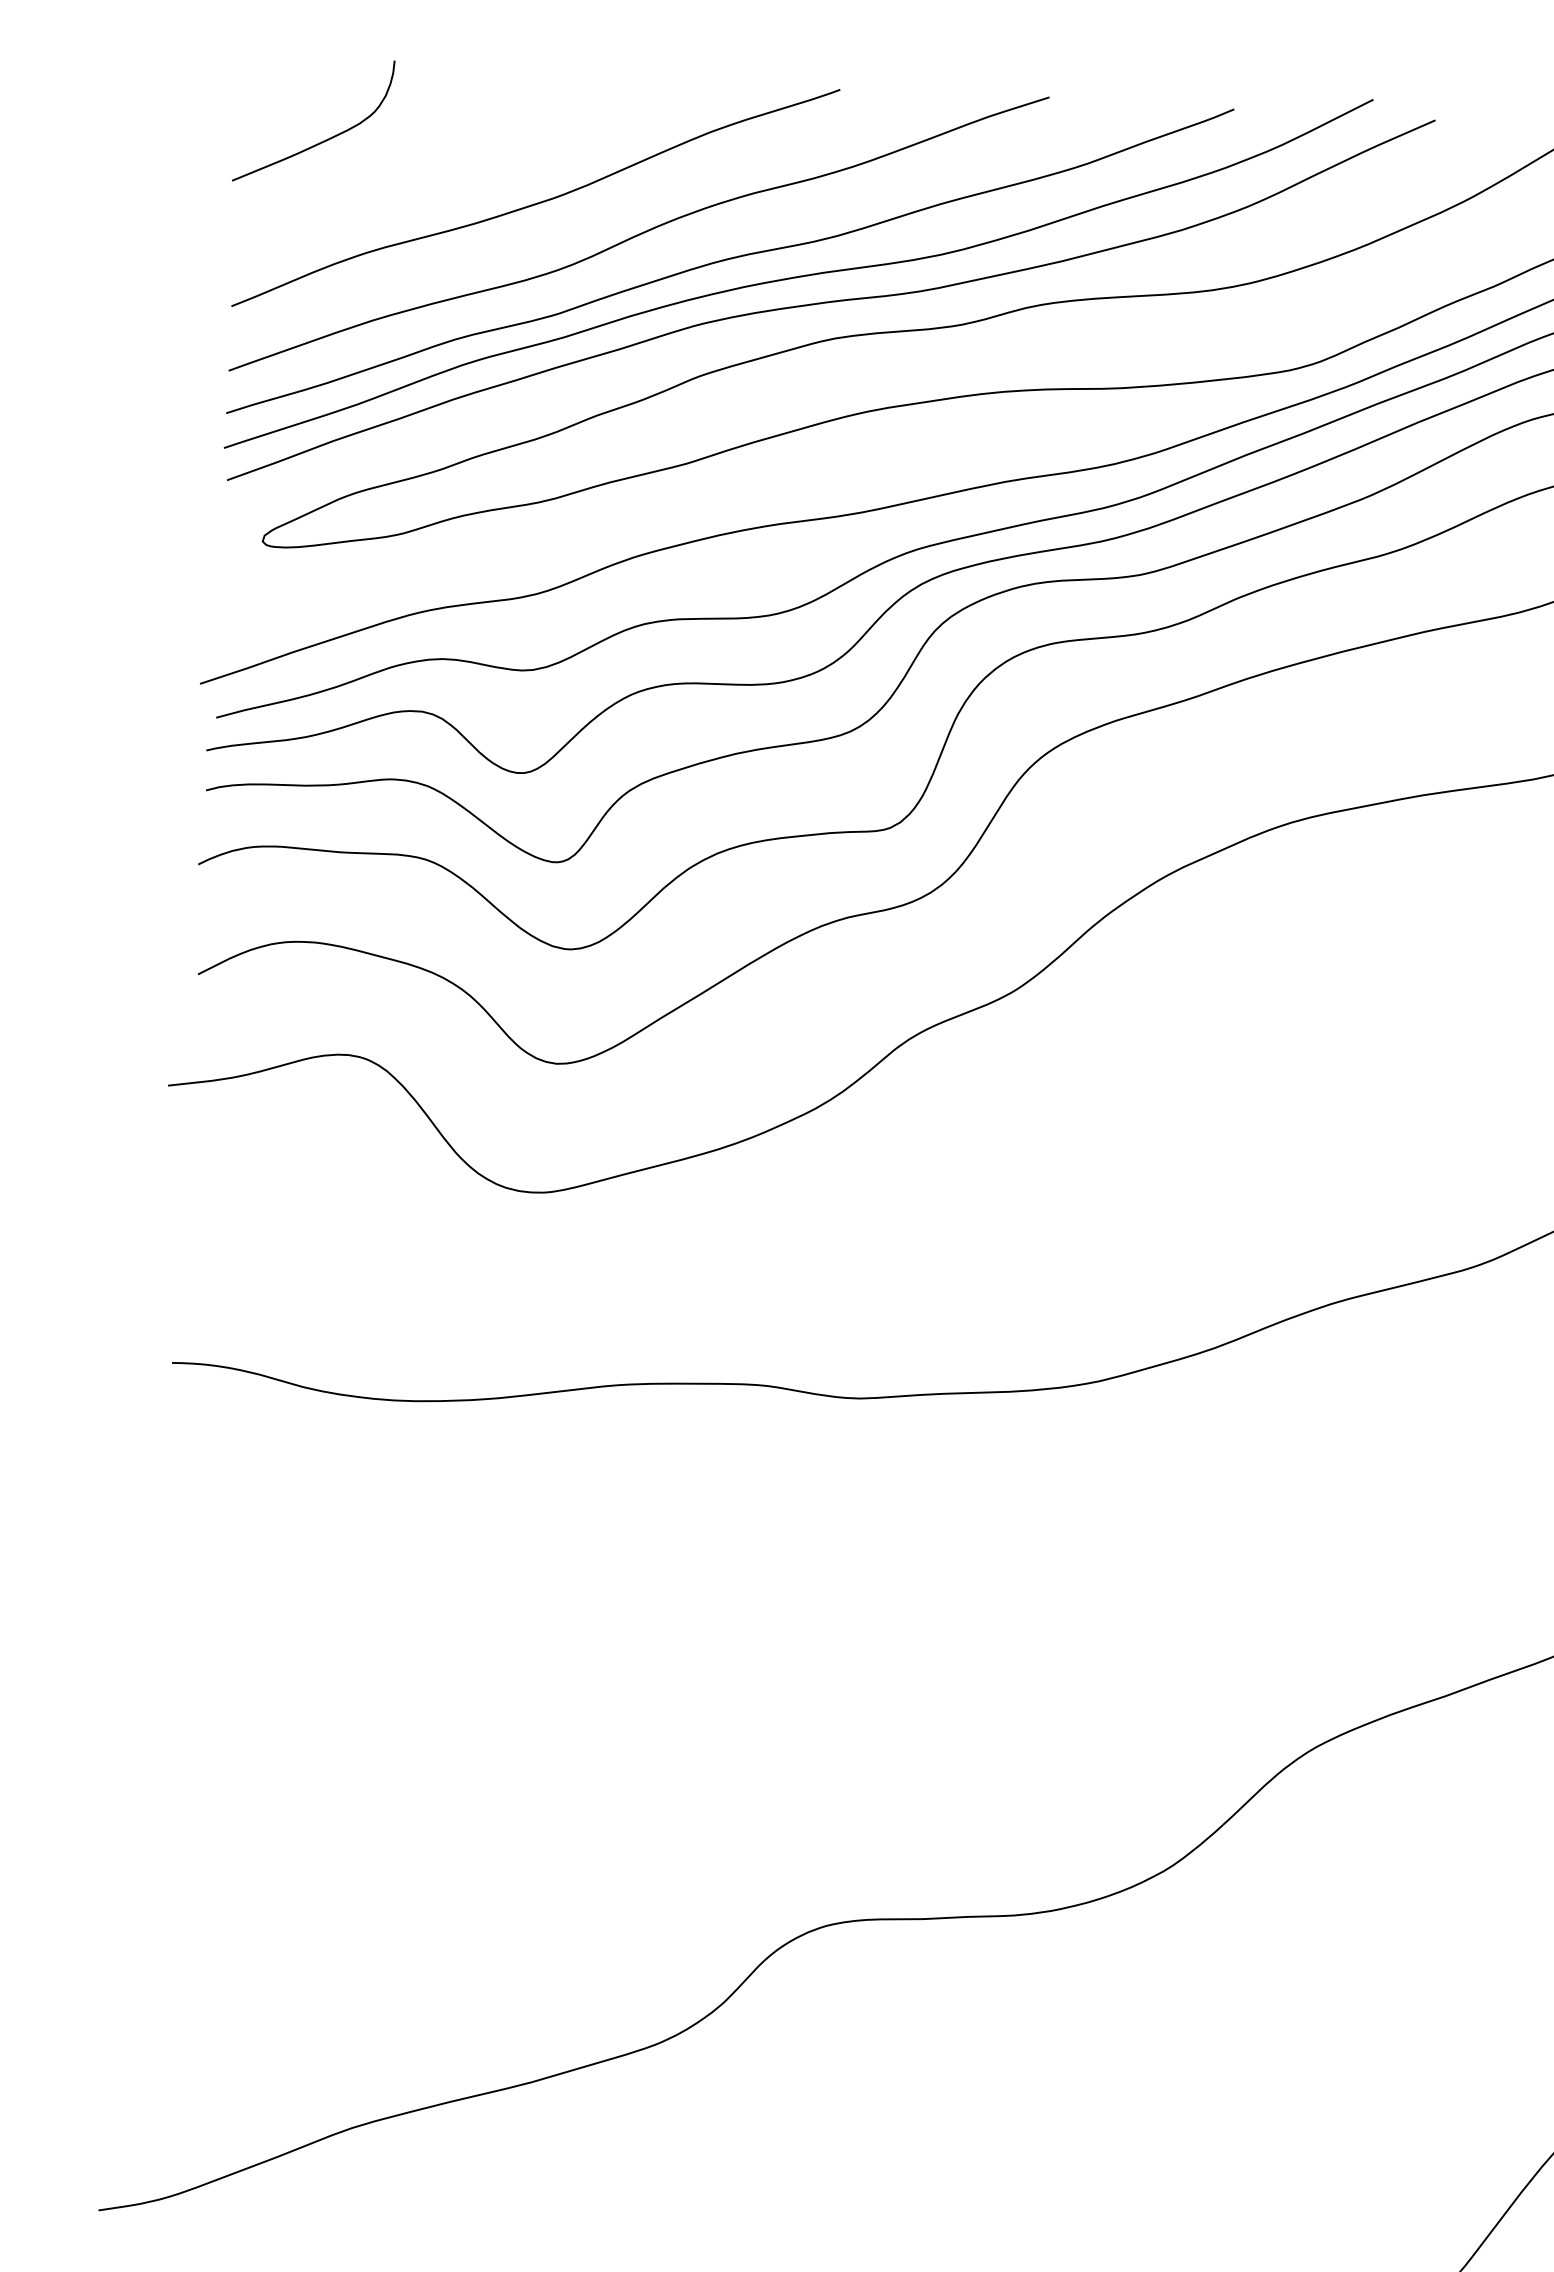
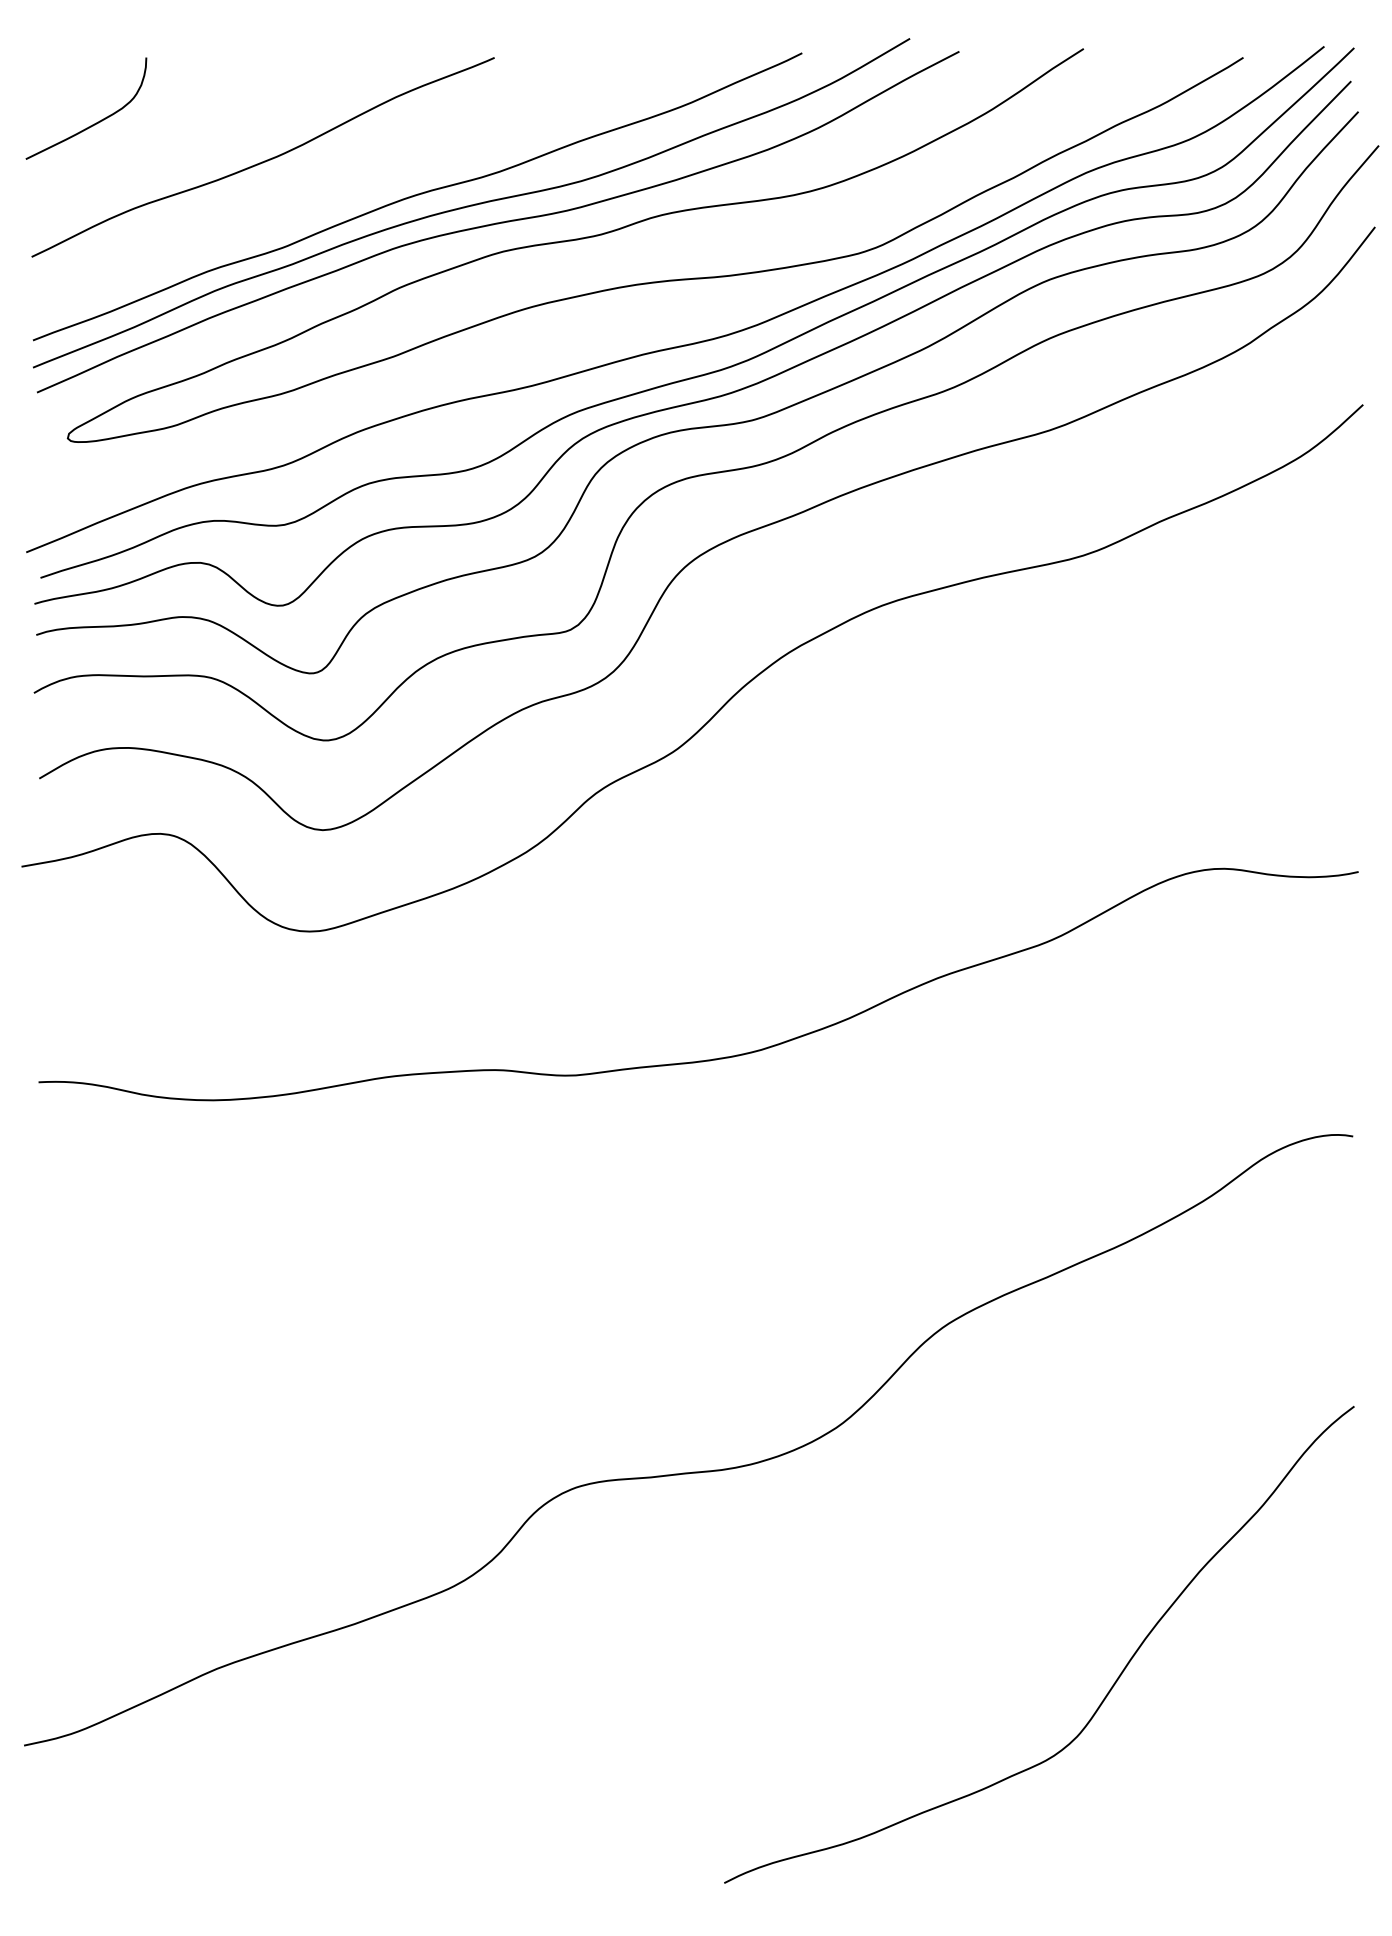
curve: (639, 233) -> (345, 179), removed

